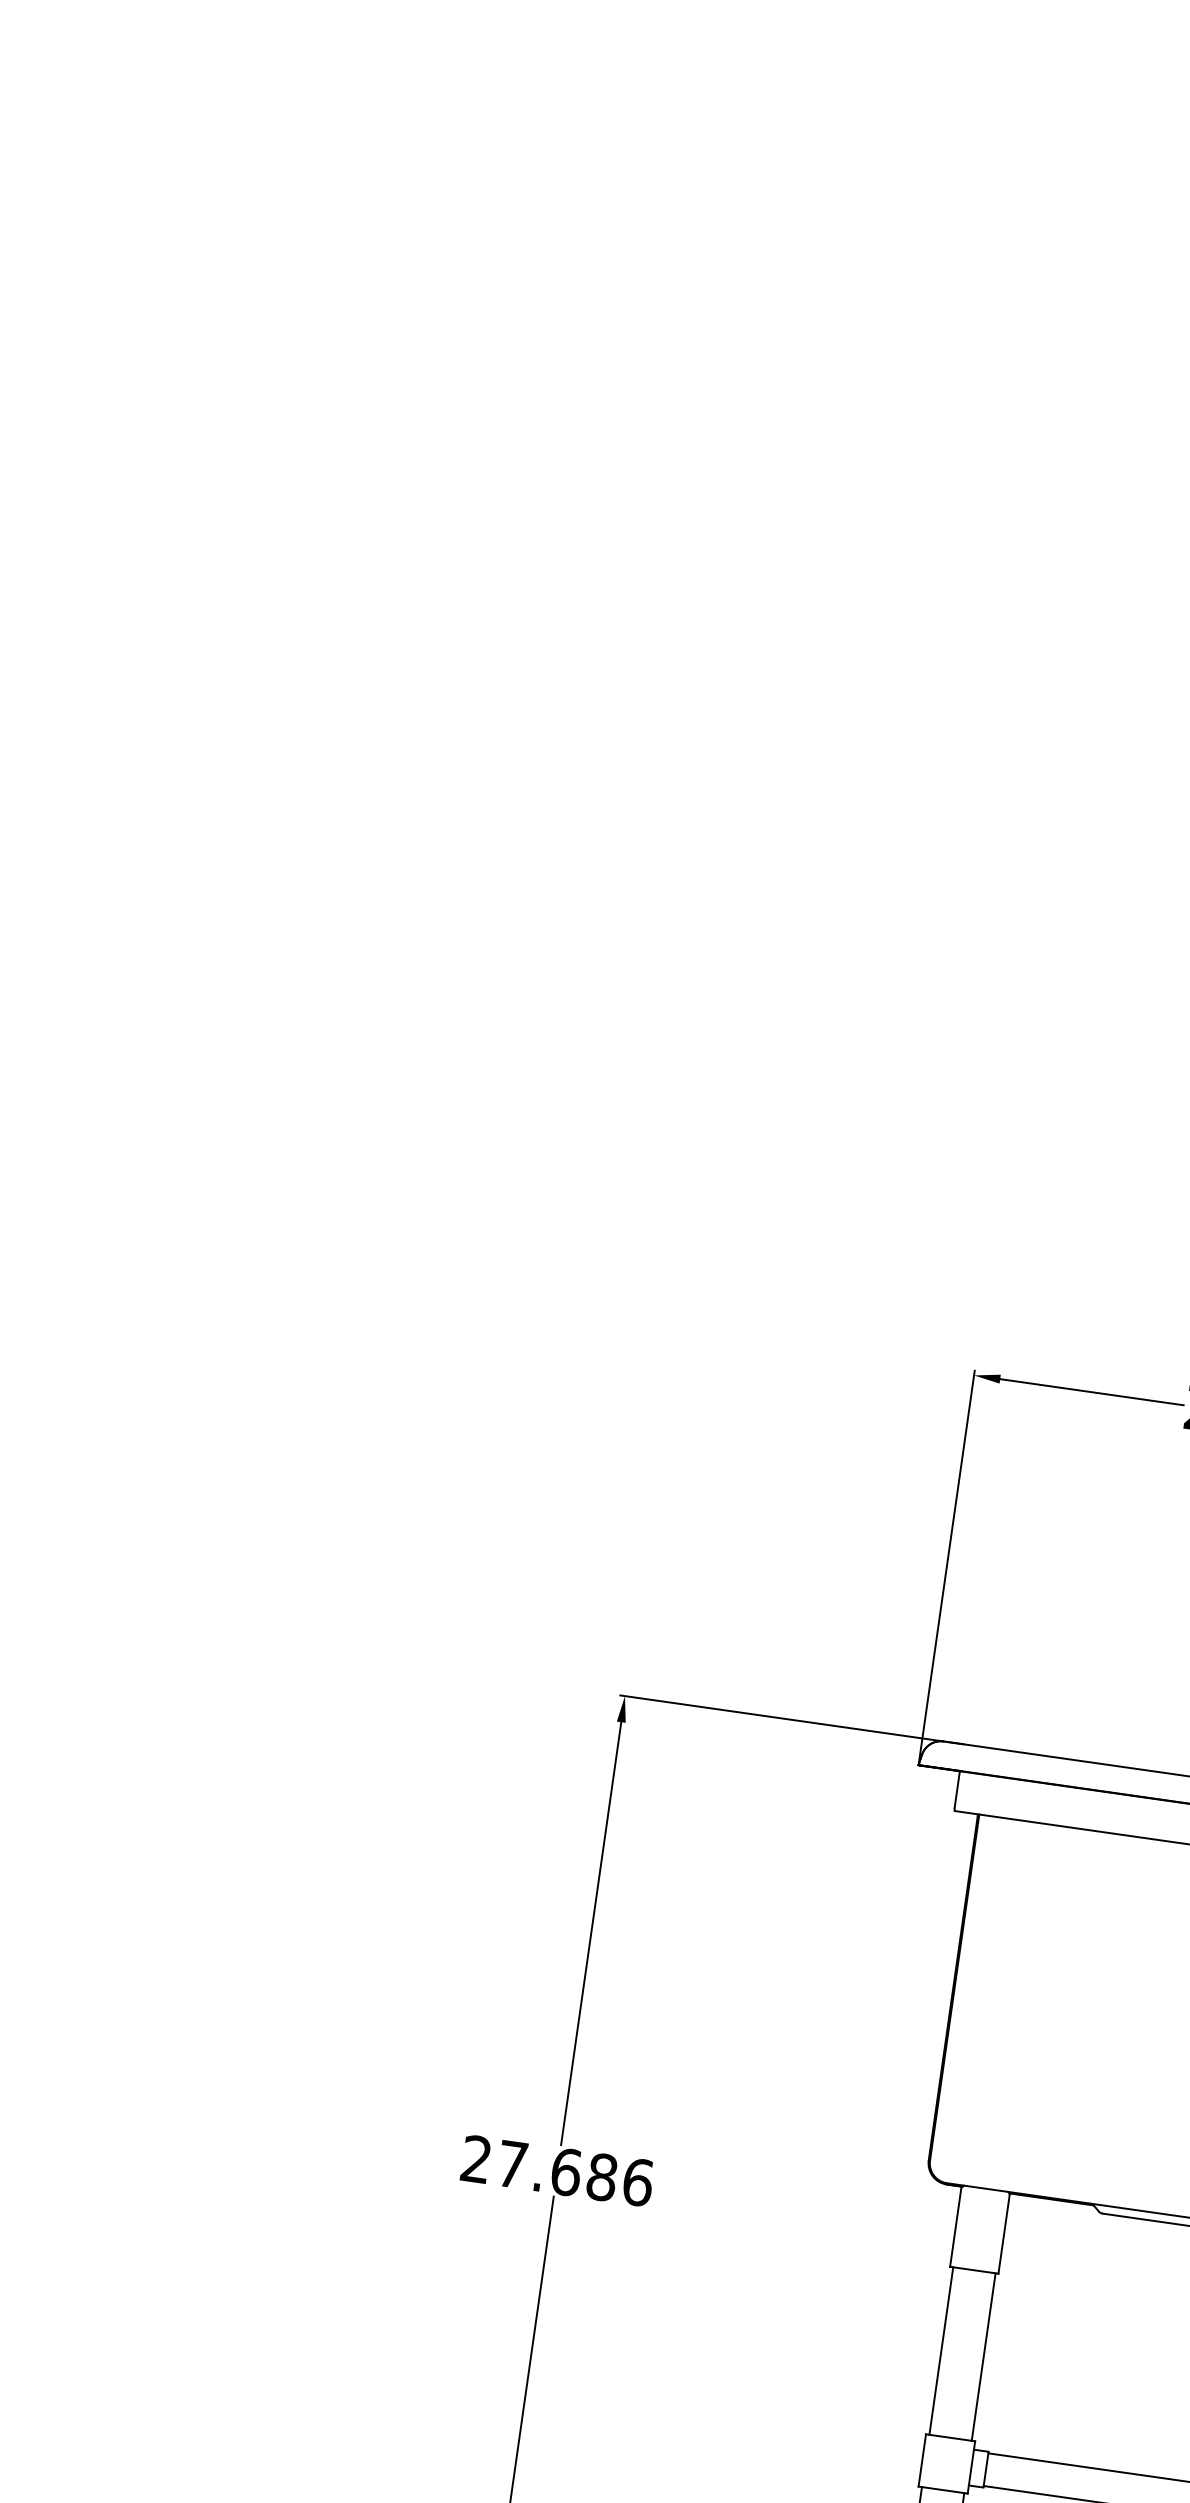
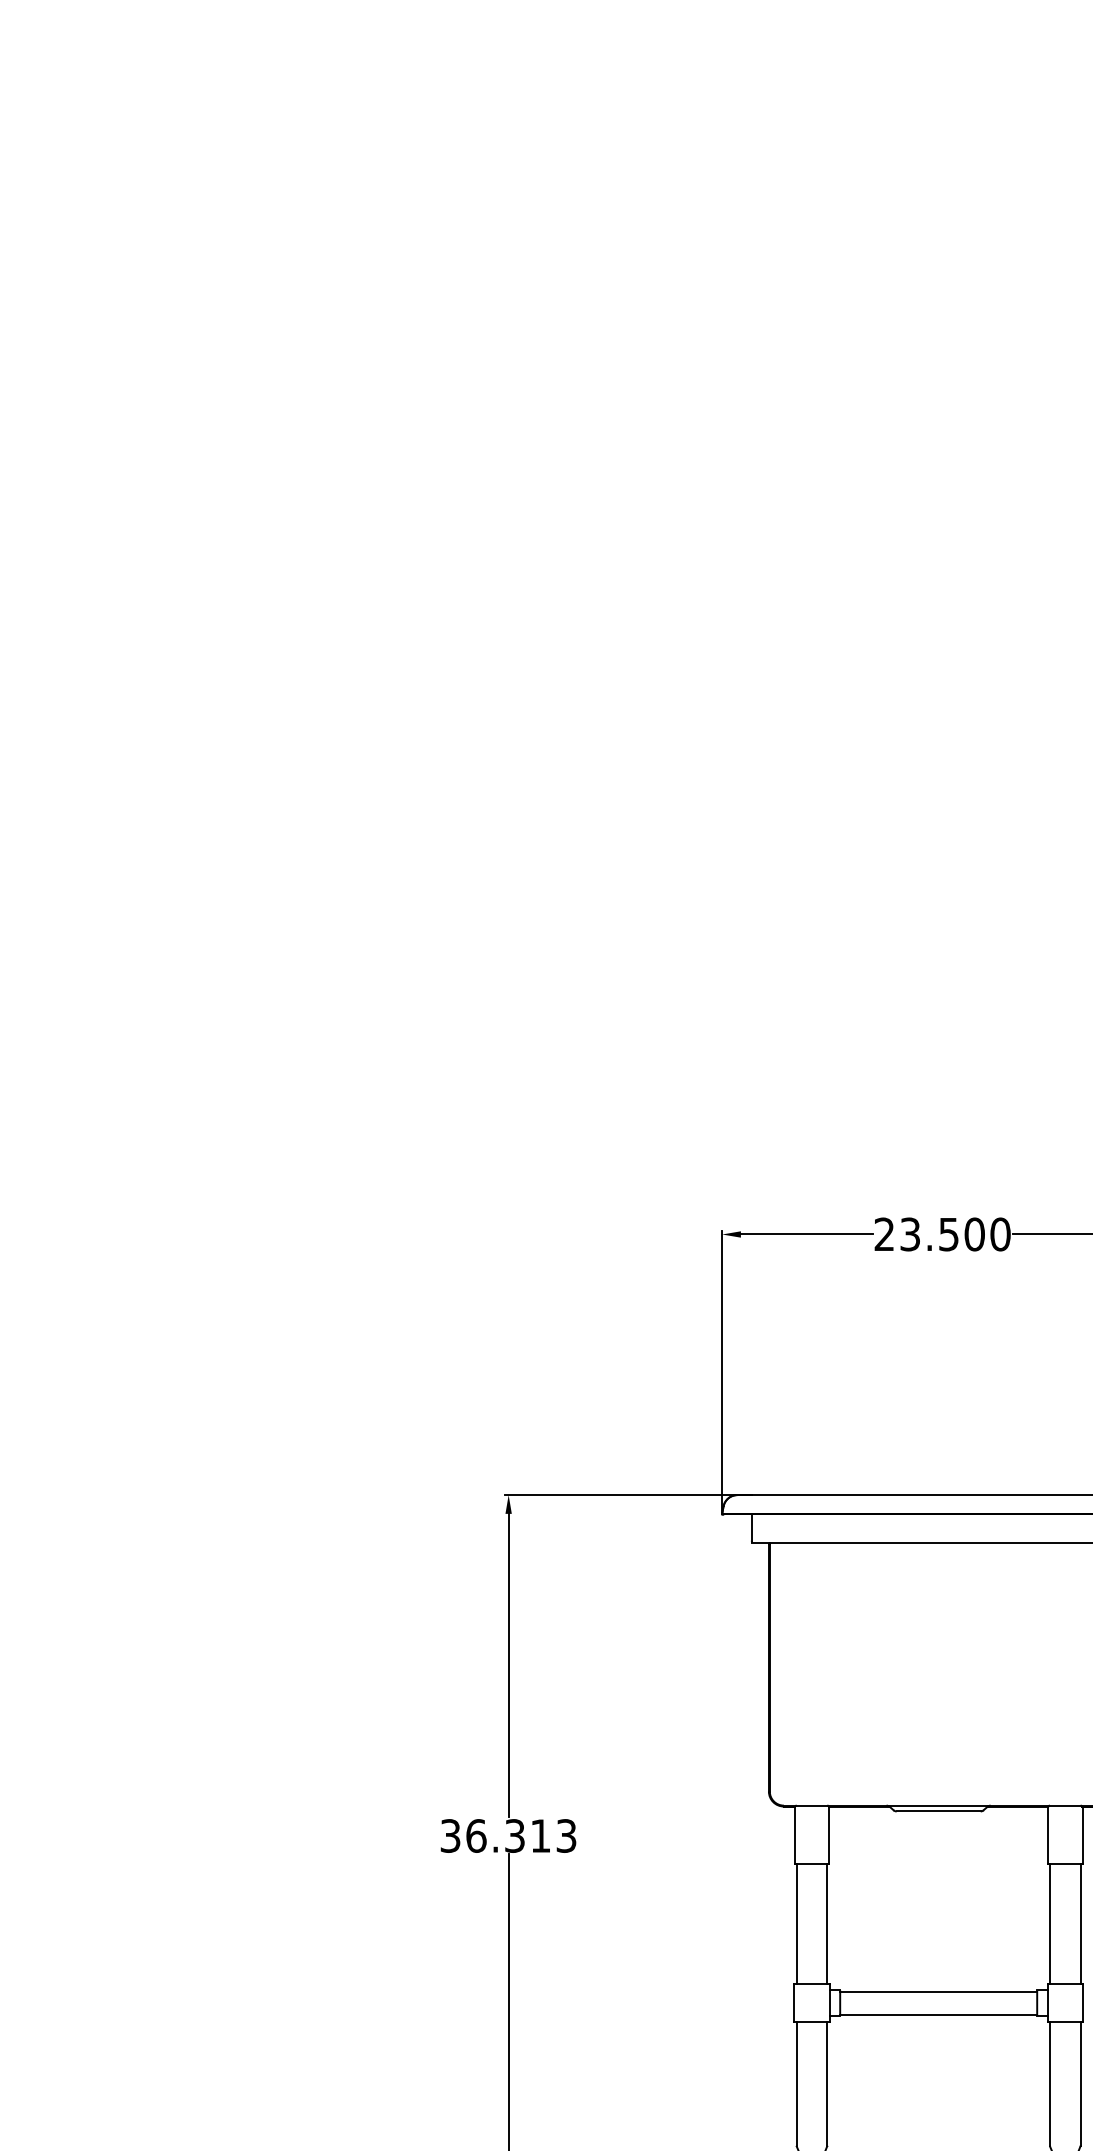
text: (557, 2170) -> (508, 1835), 27.686 -> 36.313

